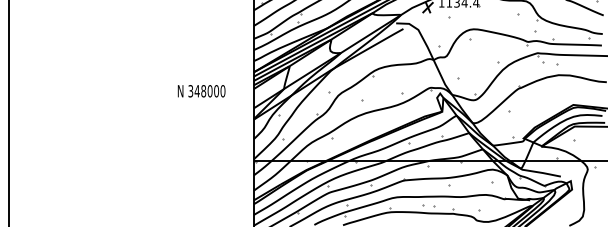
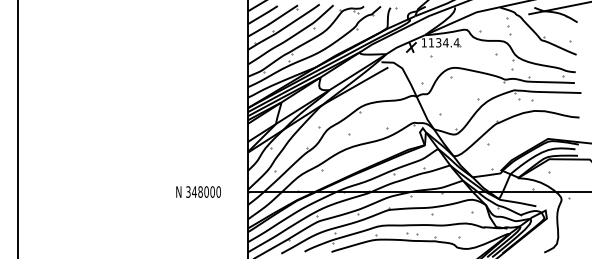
text: (201, 90) -> (198, 191), moved

